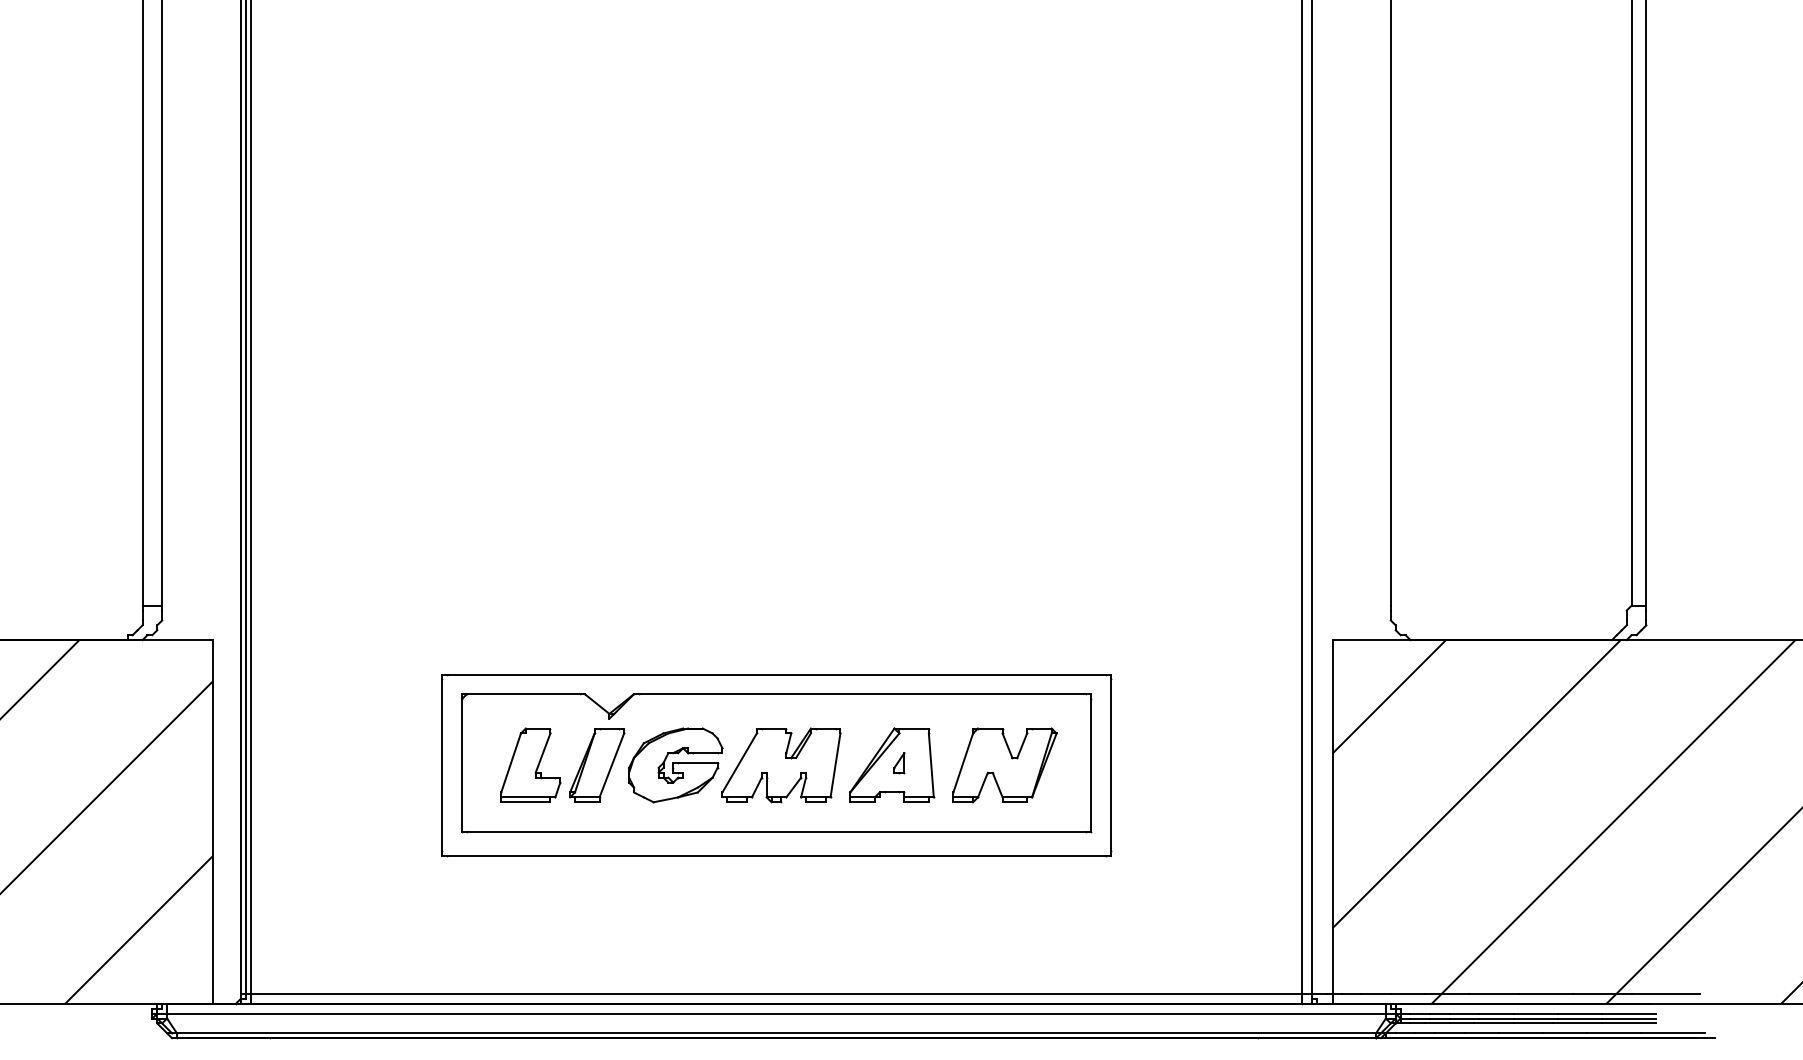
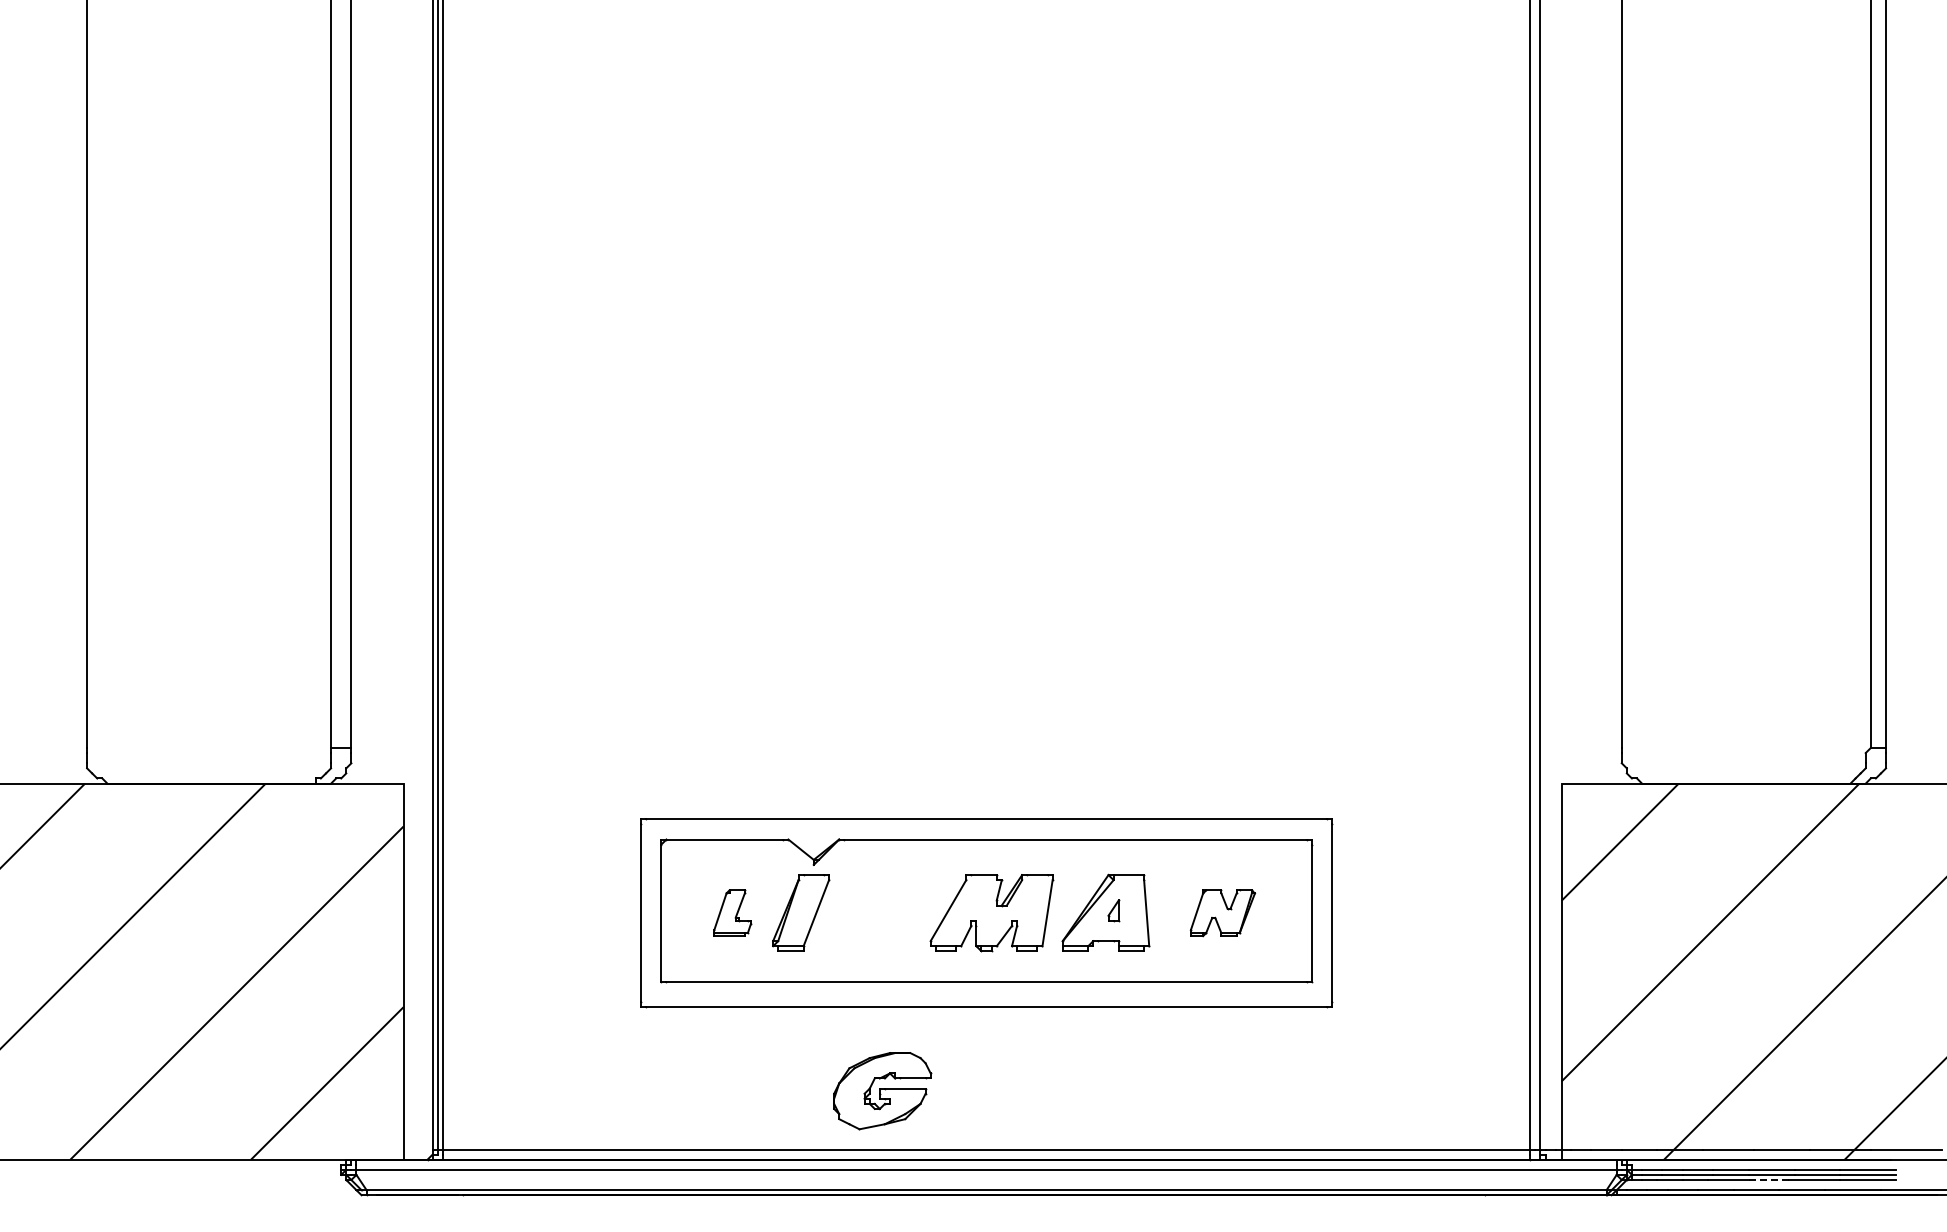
part: (530, 764) -> (732, 912), size x0.6
part: (675, 765) -> (882, 1091), moved
part: (1004, 765) -> (1222, 913), size x0.6
line: (1532, 1022) -> (1768, 1179), solid -> dashed

